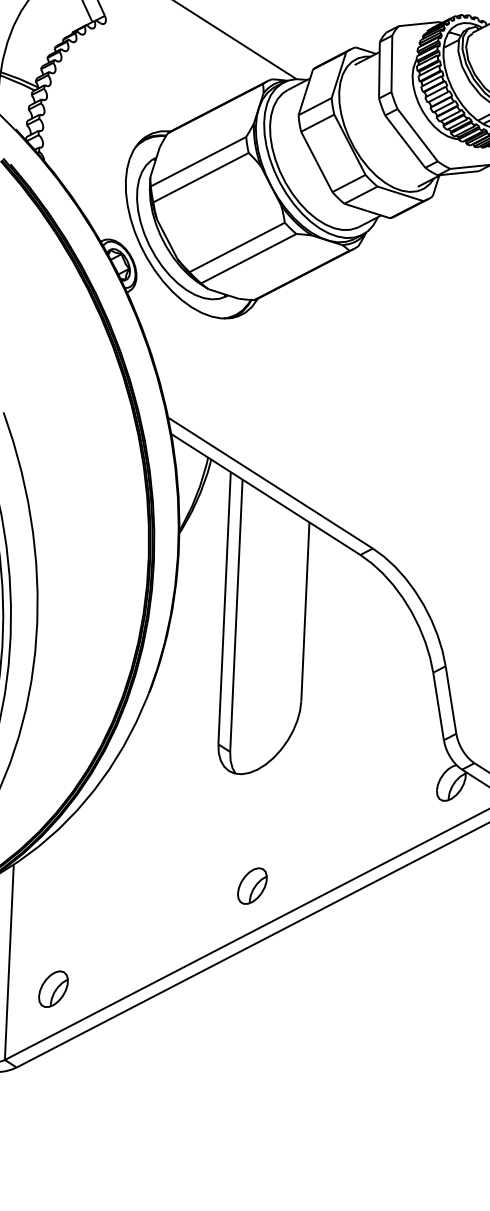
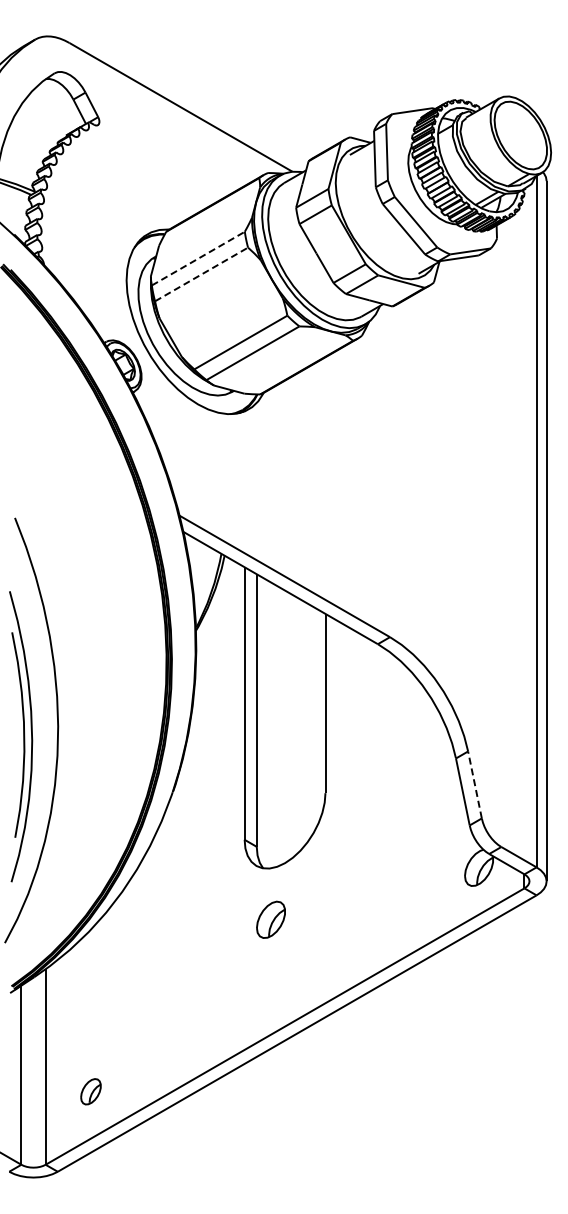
line: (198, 161) -> (198, 258), solid -> dashed
line: (200, 177) -> (201, 274), solid -> dashed
line: (450, 699) -> (474, 784), solid -> dashed
part: (251, 885) -> (270, 919), moved
part: (53, 988) -> (90, 1091), size x0.7

